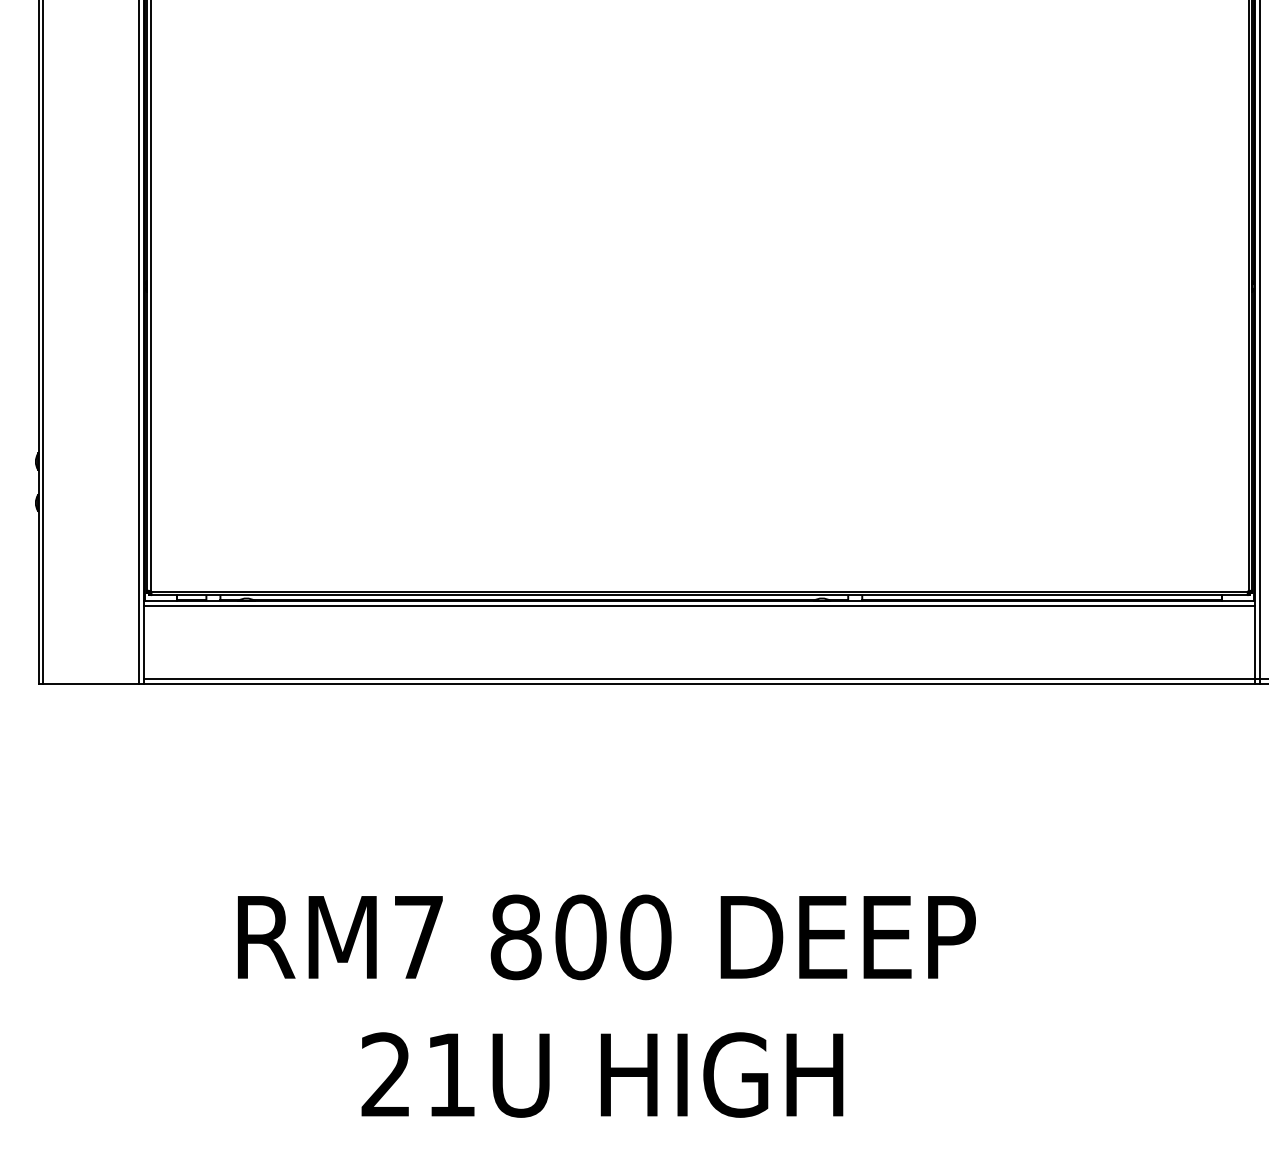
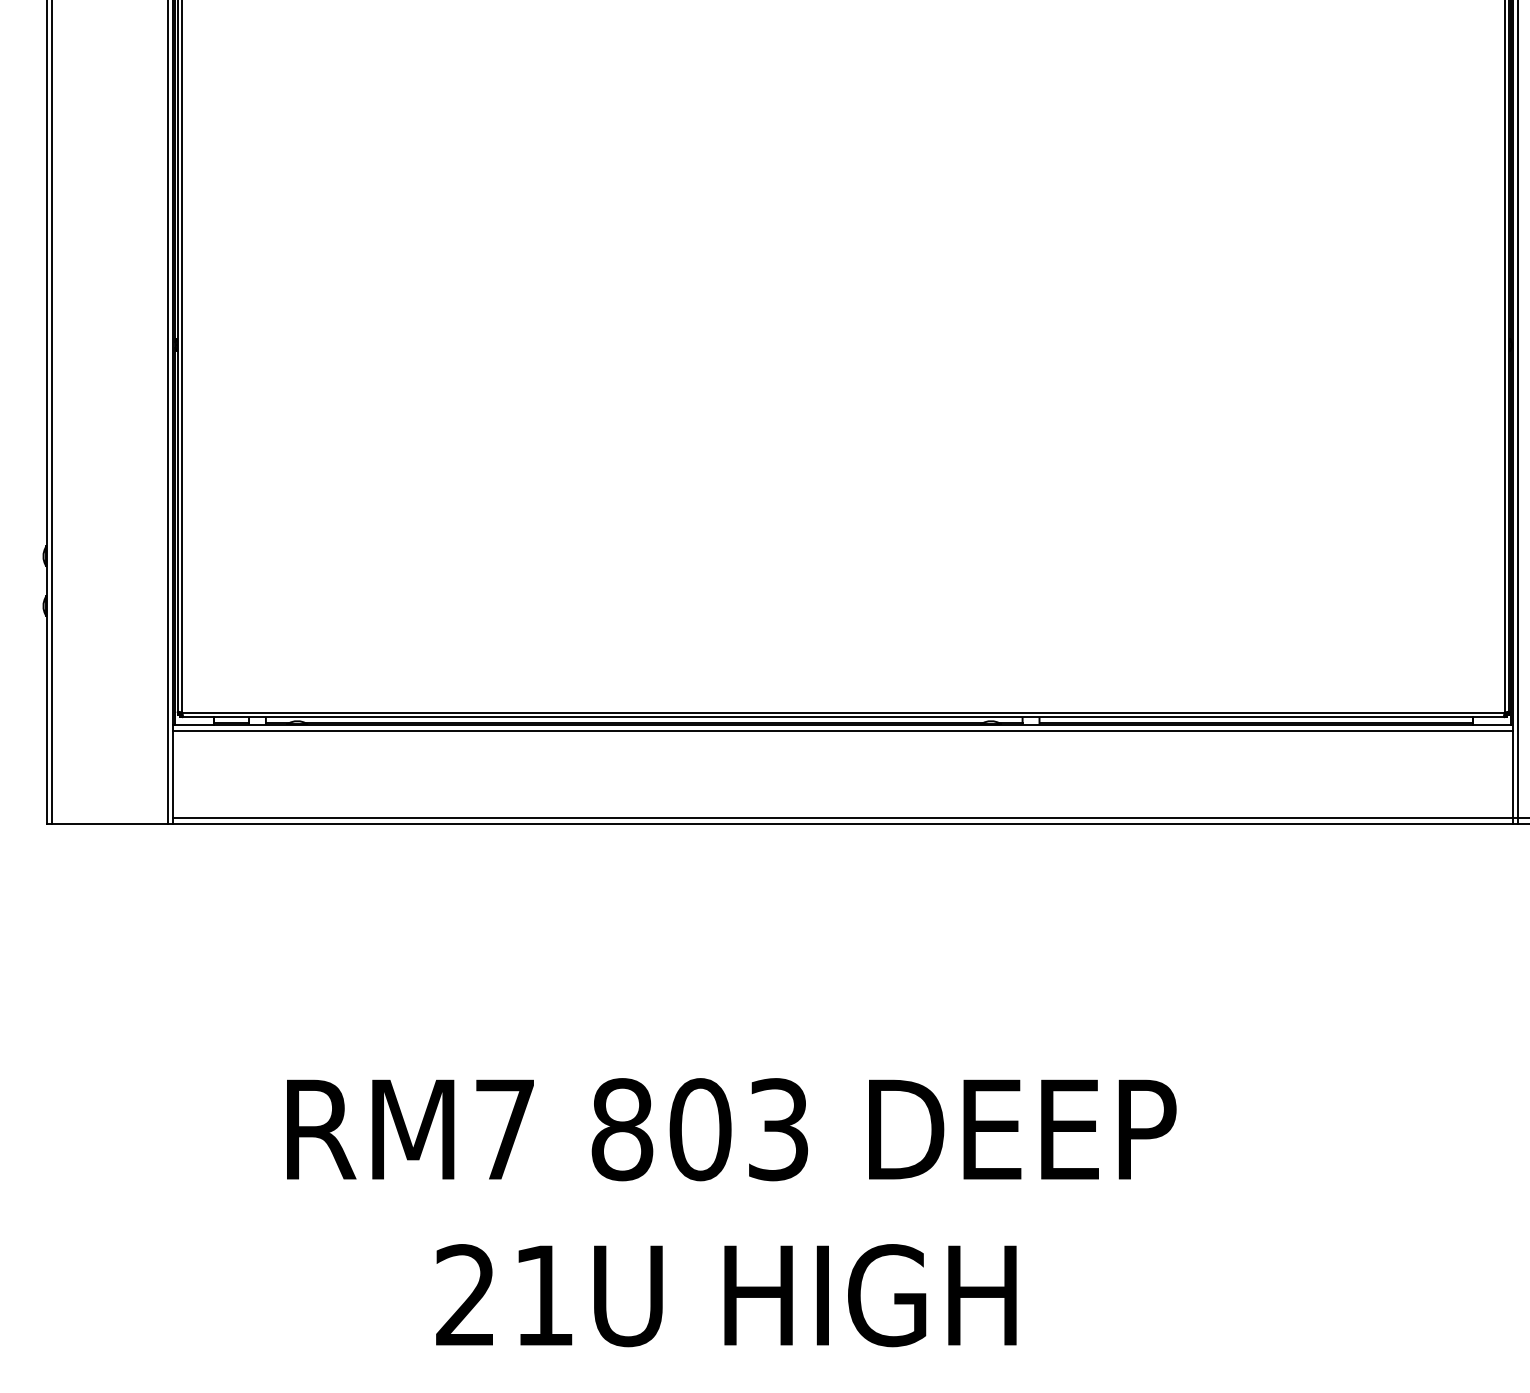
text: (645, 937) -> (778, 1129), 800 -> 803

